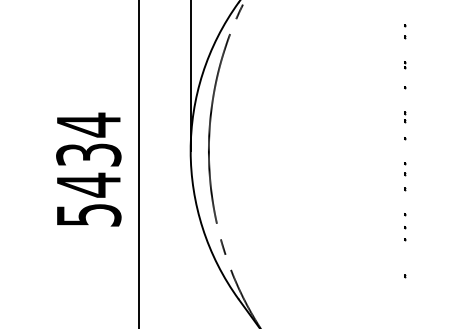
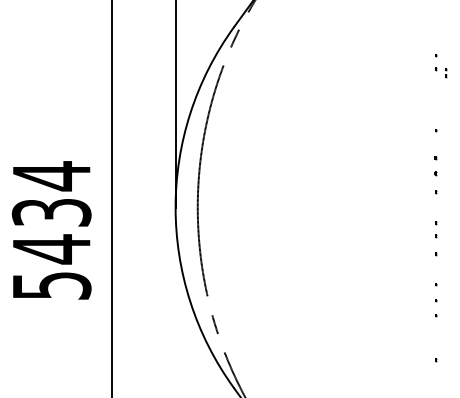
part: (405, 65) -> (446, 73), moved
part: (405, 117) -> (436, 167), size x1.6

